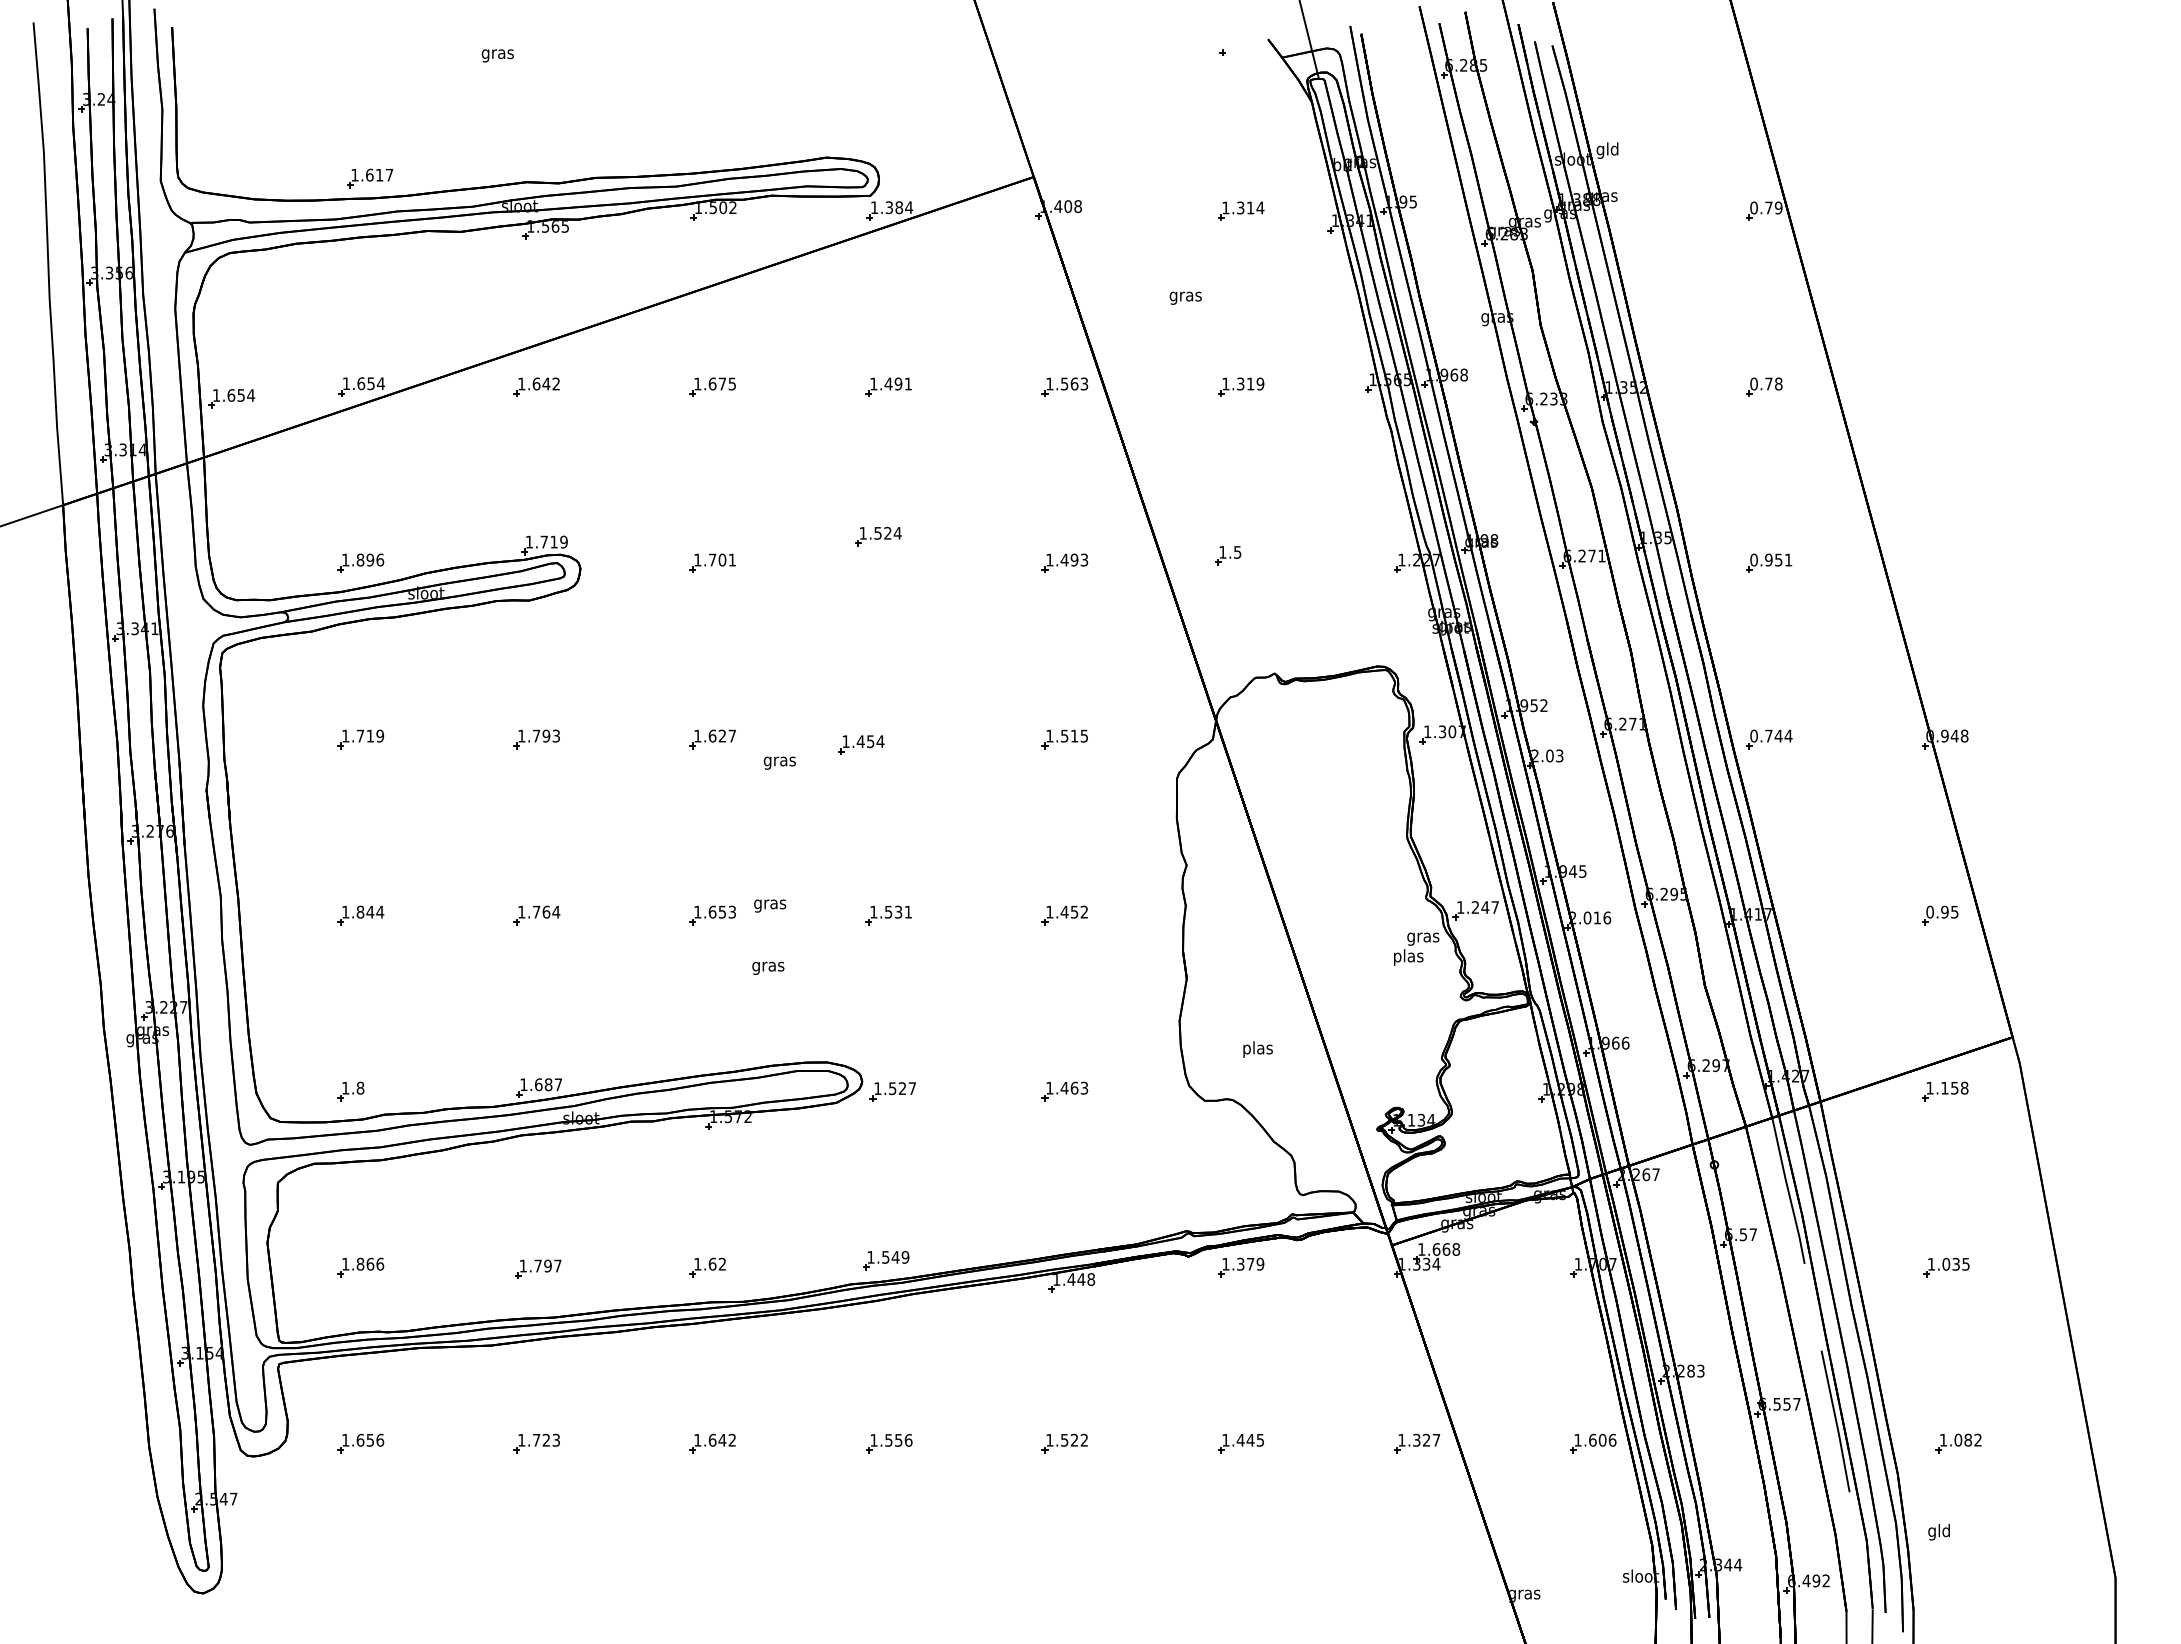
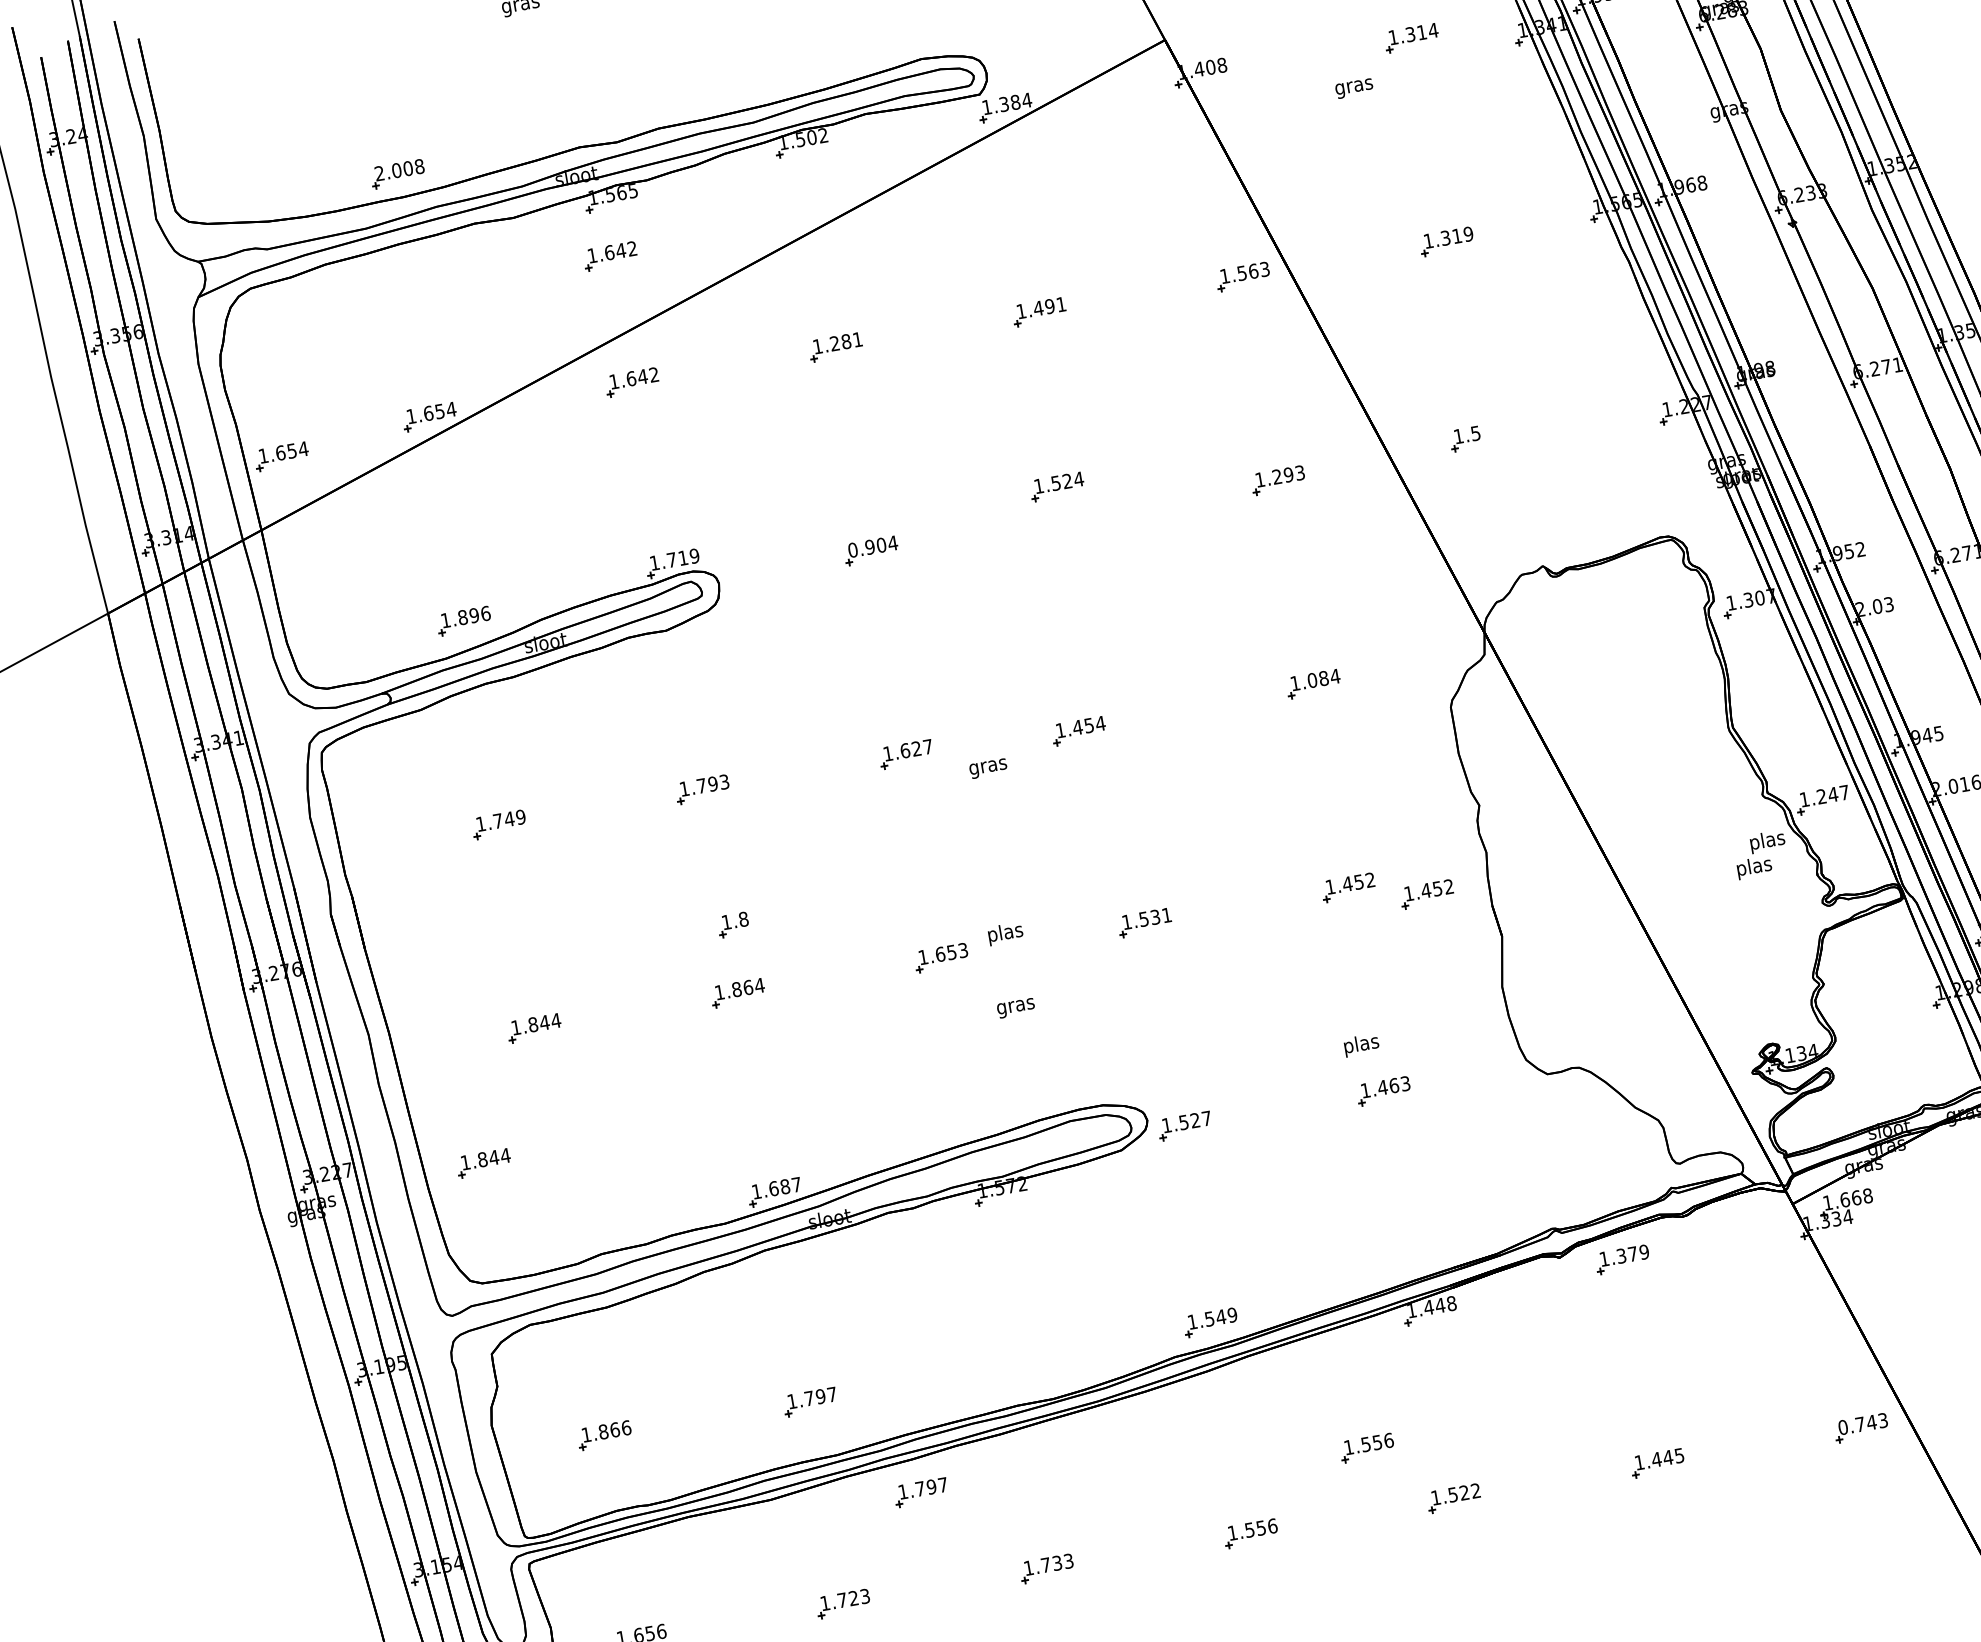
text: (372, 174) -> (399, 169), 1.617 -> 2.008
part: (536, 277) -> (610, 255), added
text: (1185, 297) -> (1353, 87), moved
text: (721, 383) -> (845, 341), 1.675 -> 1.281
text: (715, 559) -> (873, 545), 1.701 -> 0.904
text: (1064, 559) -> (1276, 476), 1.493 -> 1.293
text: (370, 735) -> (509, 818), 1.719 -> 1.749
text: (1074, 735) -> (1323, 677), 1.515 -> 1.084
text: (770, 904) -> (1005, 933), gras -> plas
text: (536, 911) -> (736, 988), 1.764 -> 1.864
part: (1129, 932) -> (1426, 894), added
text: (1423, 937) -> (1767, 841), gras -> plas
part: (298, 1021) -> (483, 1163), added
text: (1257, 1049) -> (1360, 1045), moved
part: (350, 1091) -> (732, 925), moved
part: (707, 1267) -> (1005, 1366), removed
part: (618, 1360) -> (921, 1491), added
part: (999, 1388) -> (1367, 1447), added
text: (721, 1439) -> (1056, 1562), 1.642 -> 1.733
text: (1419, 1439) -> (1863, 1423), 1.327 -> 0.743

